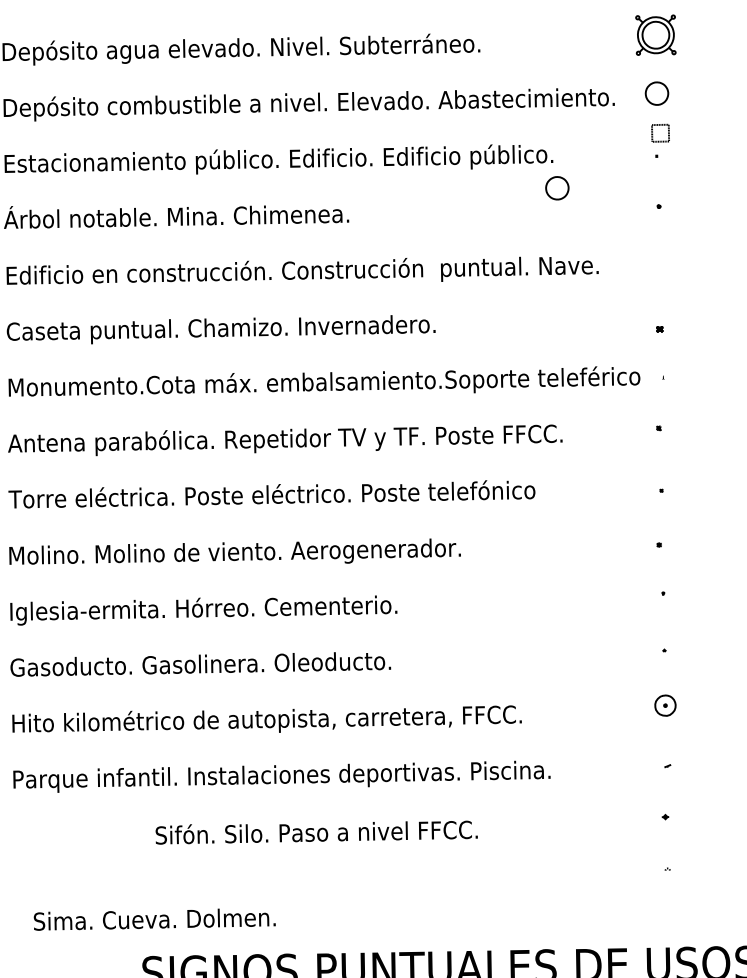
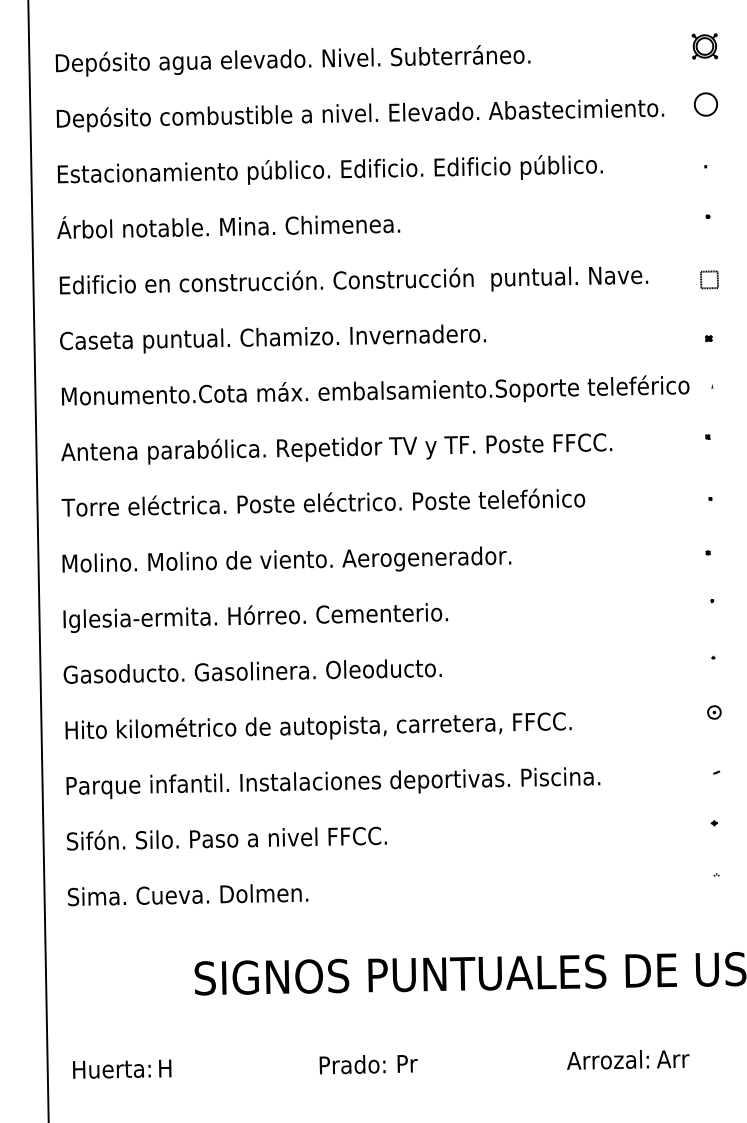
part: (655, 35) -> (704, 46), size x0.62
part: (660, 132) -> (709, 279), moved
part: (556, 188) -> (606, 198), removed
part: (665, 705) -> (714, 712), size x0.62
text: (316, 832) -> (226, 838), moved
text: (155, 920) -> (188, 895), moved

